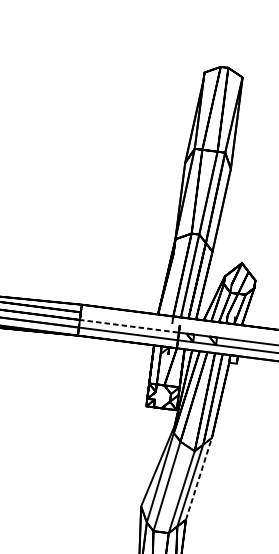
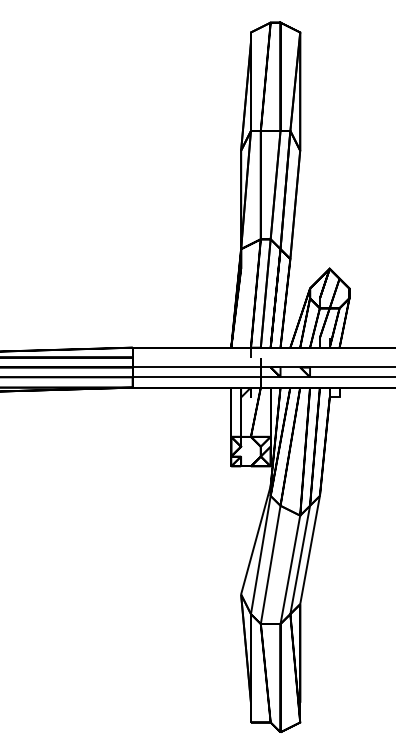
line: (129, 326) -> (196, 367), dashed -> solid
line: (200, 473) -> (311, 542), dashed -> solid

